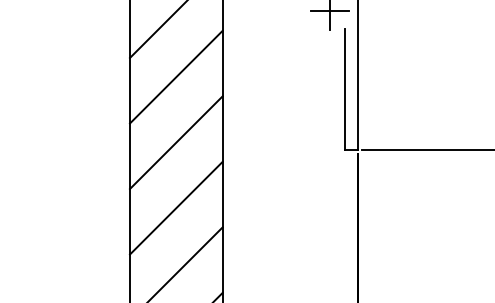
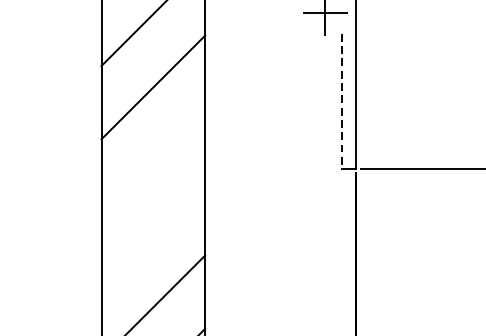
line: (344, 89) -> (341, 101), solid -> dashed
line: (175, 142) -> (152, 160), removed
line: (175, 207) -> (152, 233), removed

